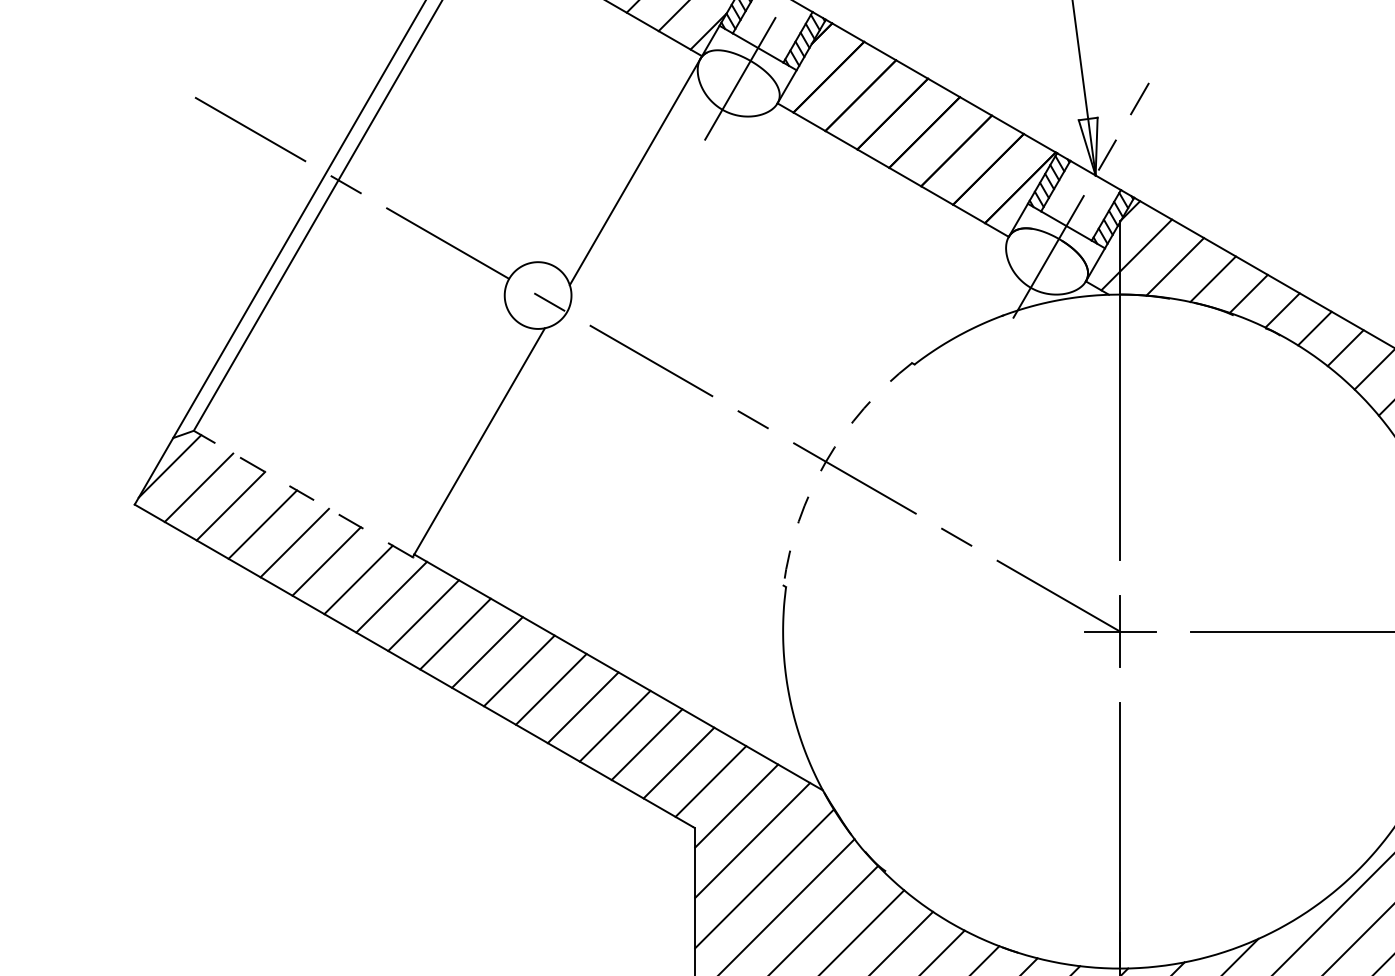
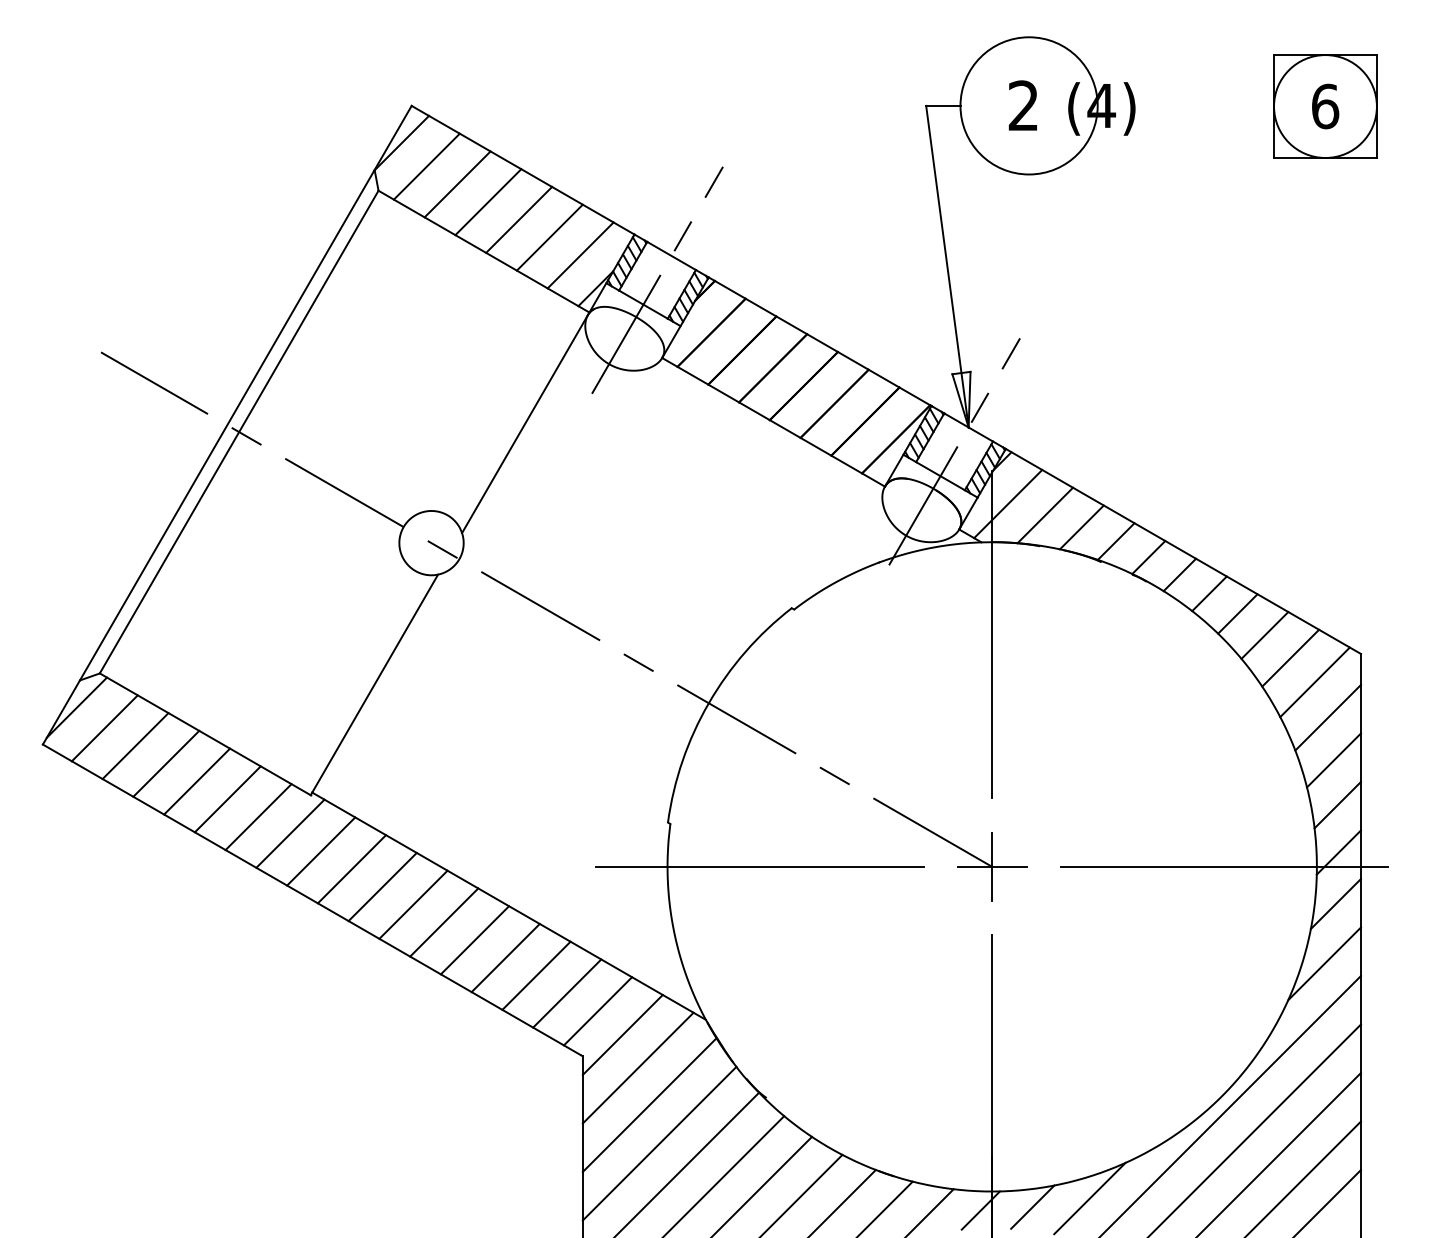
arc: (825, 462) -> (708, 703), dashed -> solid
line: (303, 494) -> (205, 734), dashed -> solid
line: (878, 631) -> (759, 866), added

